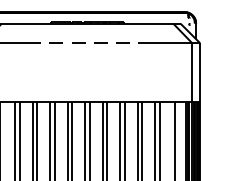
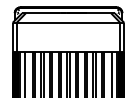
line: (87, 42) -> (68, 22), dashed -> solid

